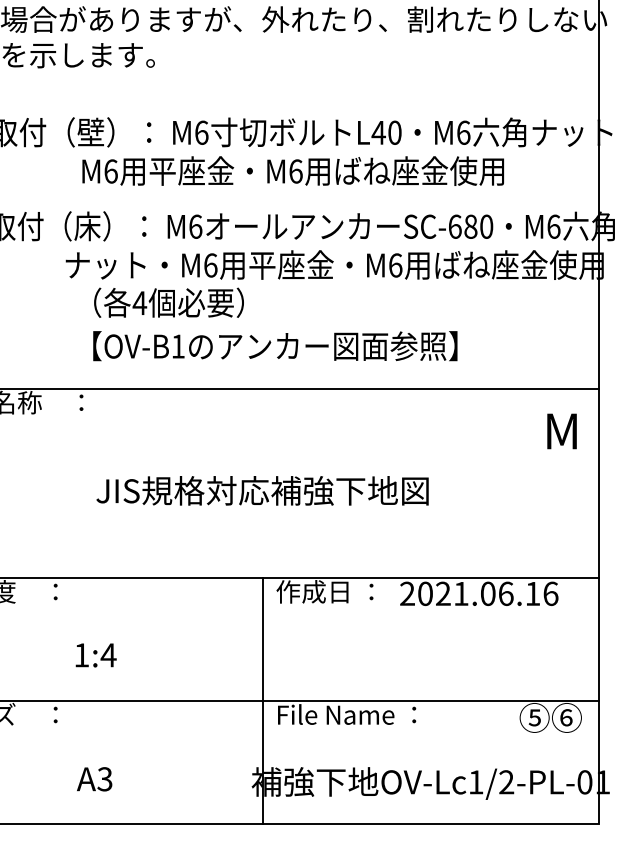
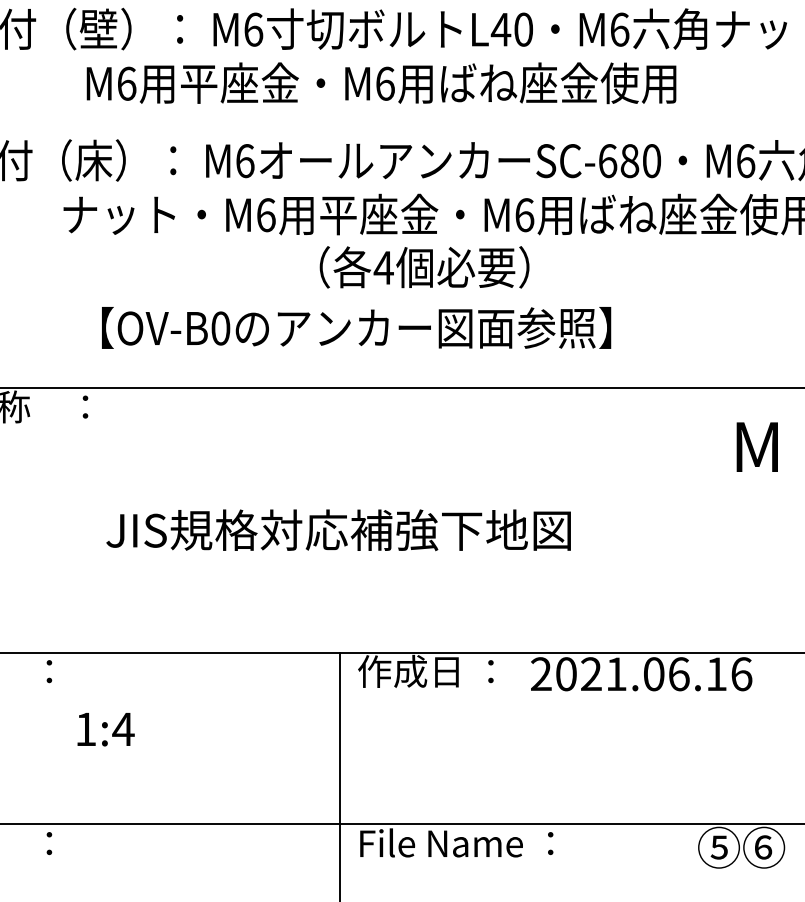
text: (168, 302) -> (423, 266), moved
text: (177, 346) -> (219, 328), OV-B1 -> OV-B0
text: (95, 655) -> (105, 729), moved

